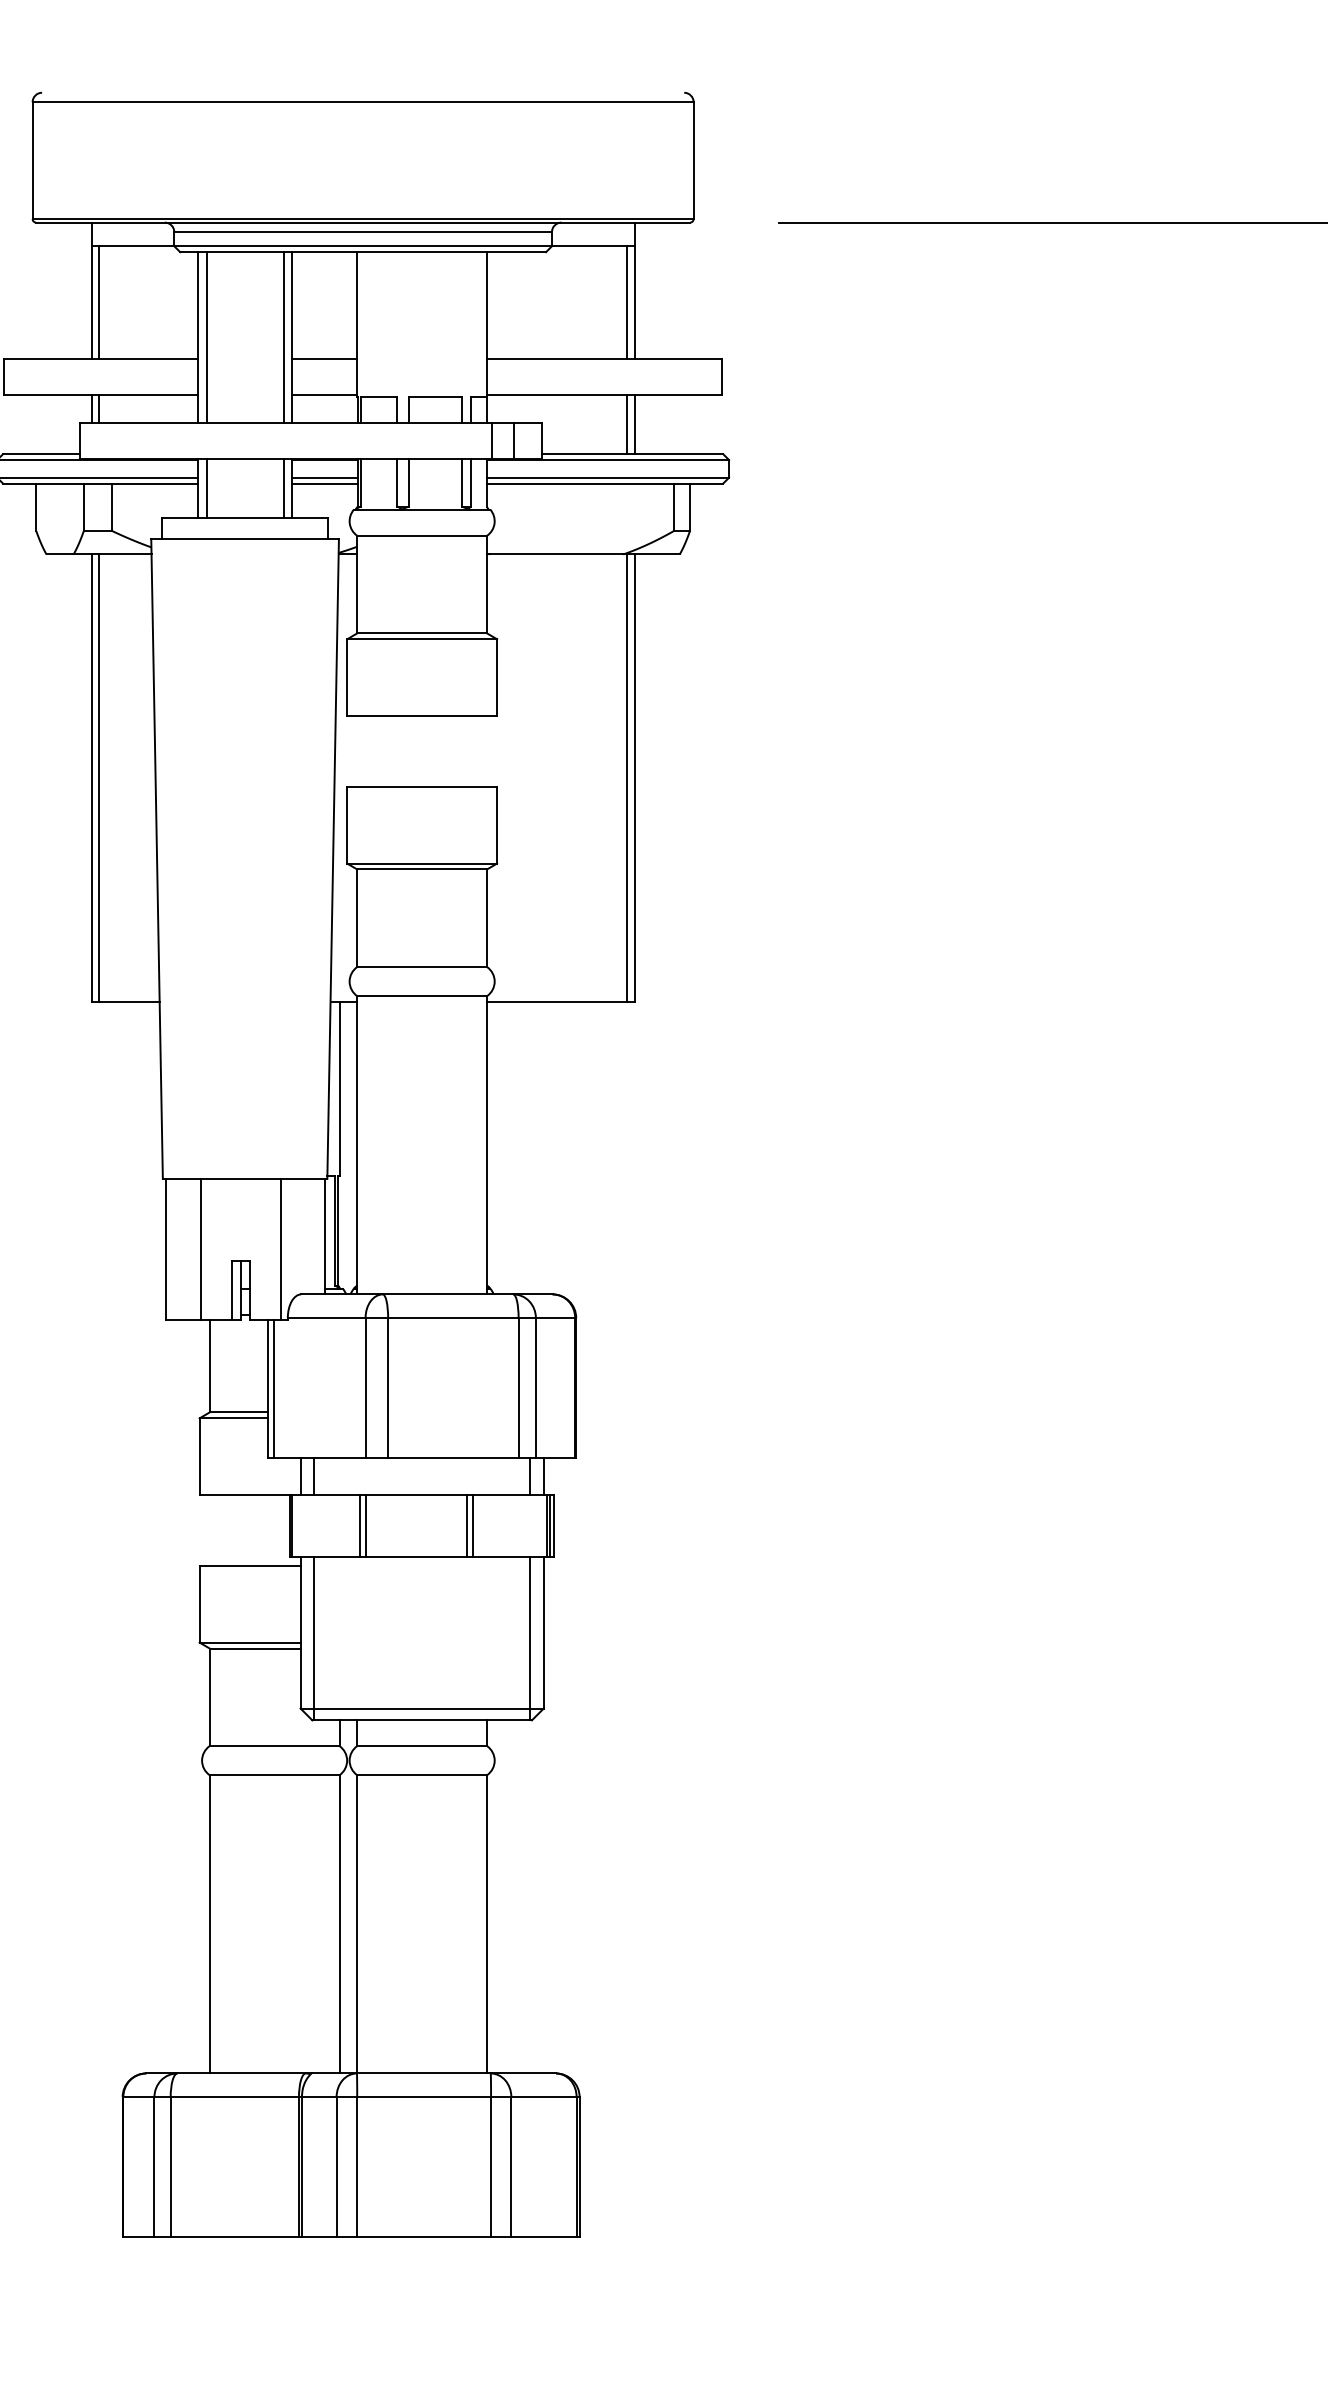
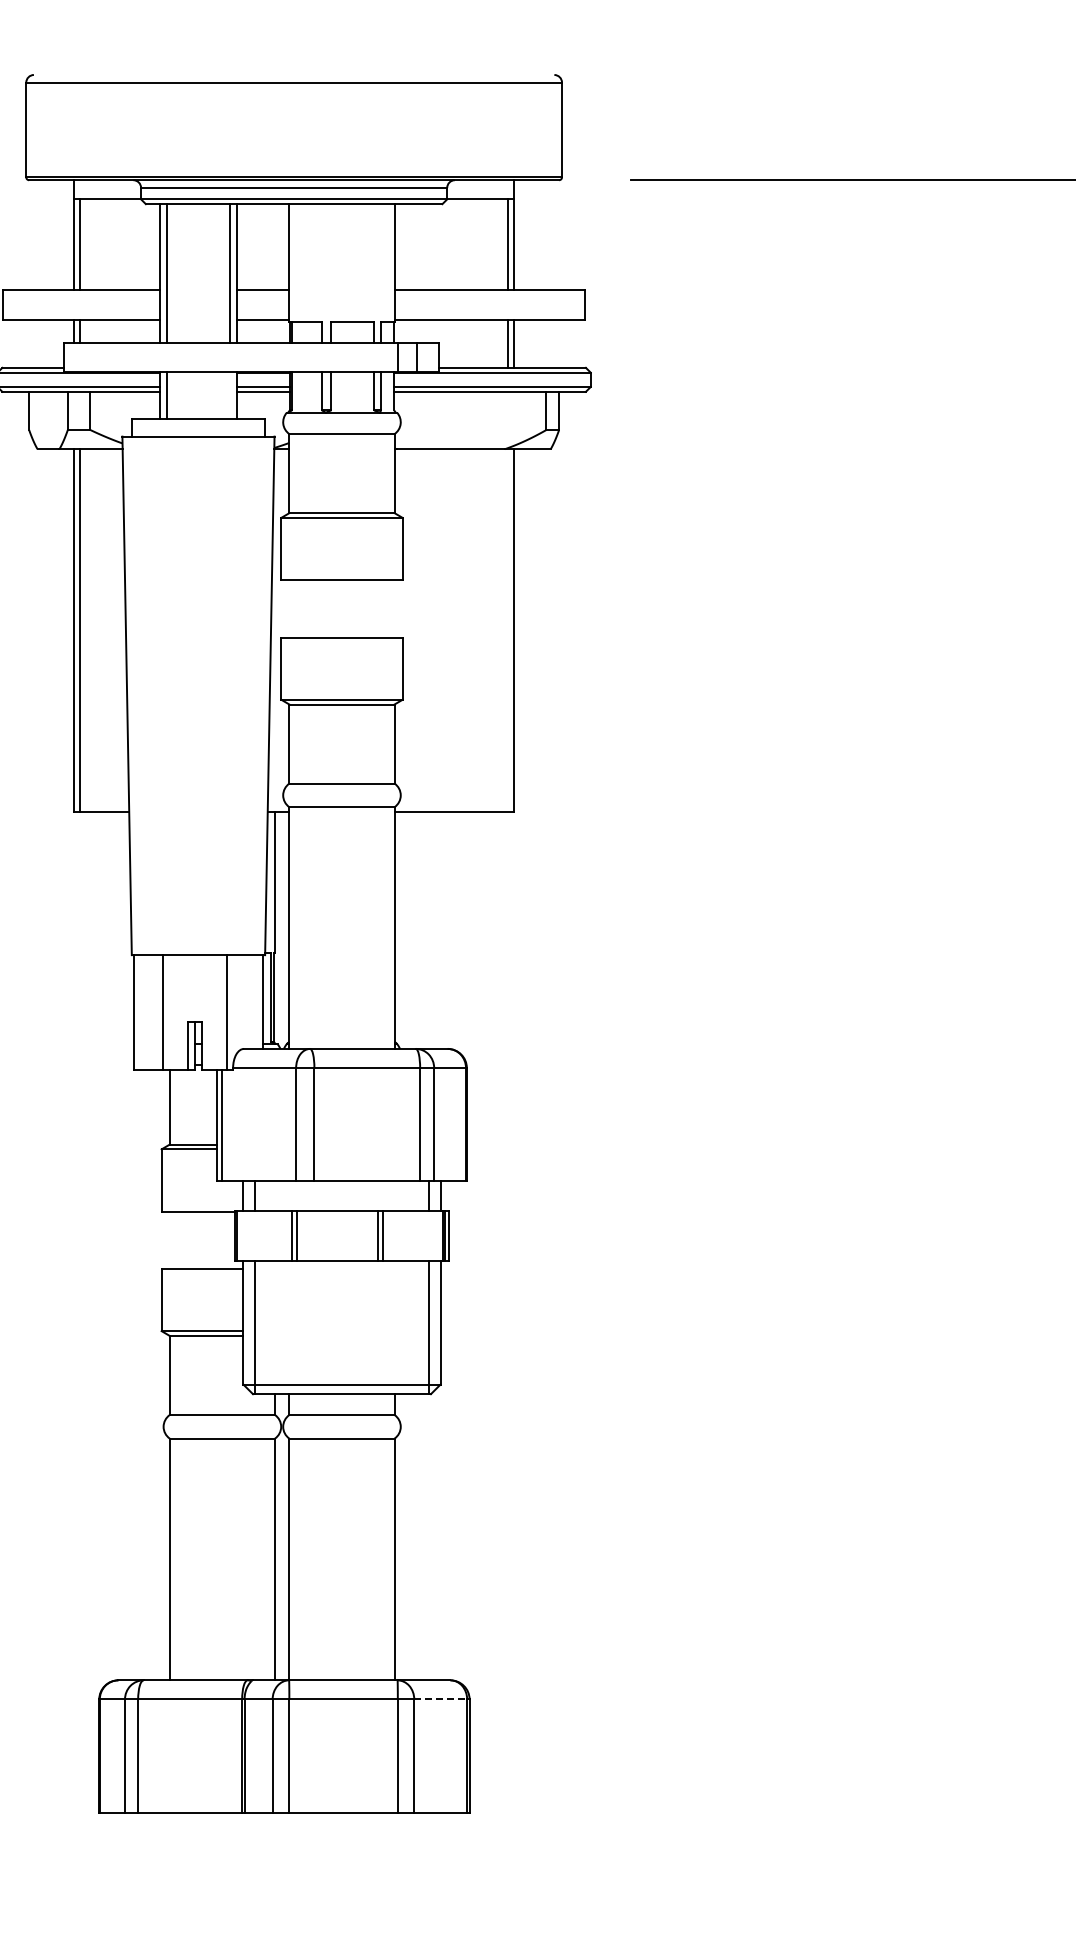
line: (283, 488) -> (229, 395), removed
line: (627, 778) -> (508, 630), removed
line: (544, 2097) -> (441, 1699), solid -> dashed

